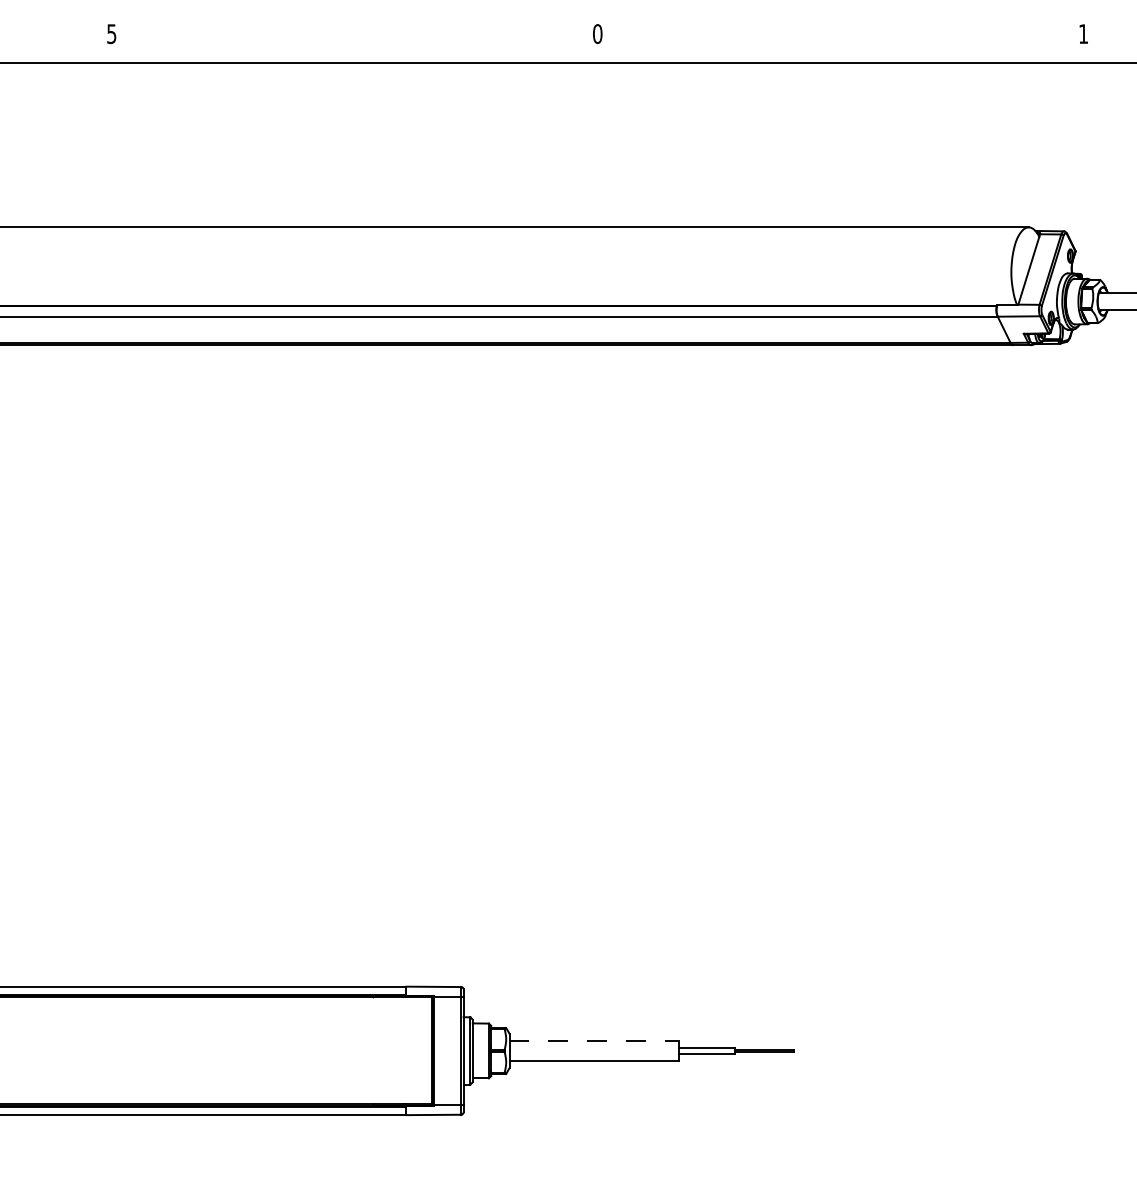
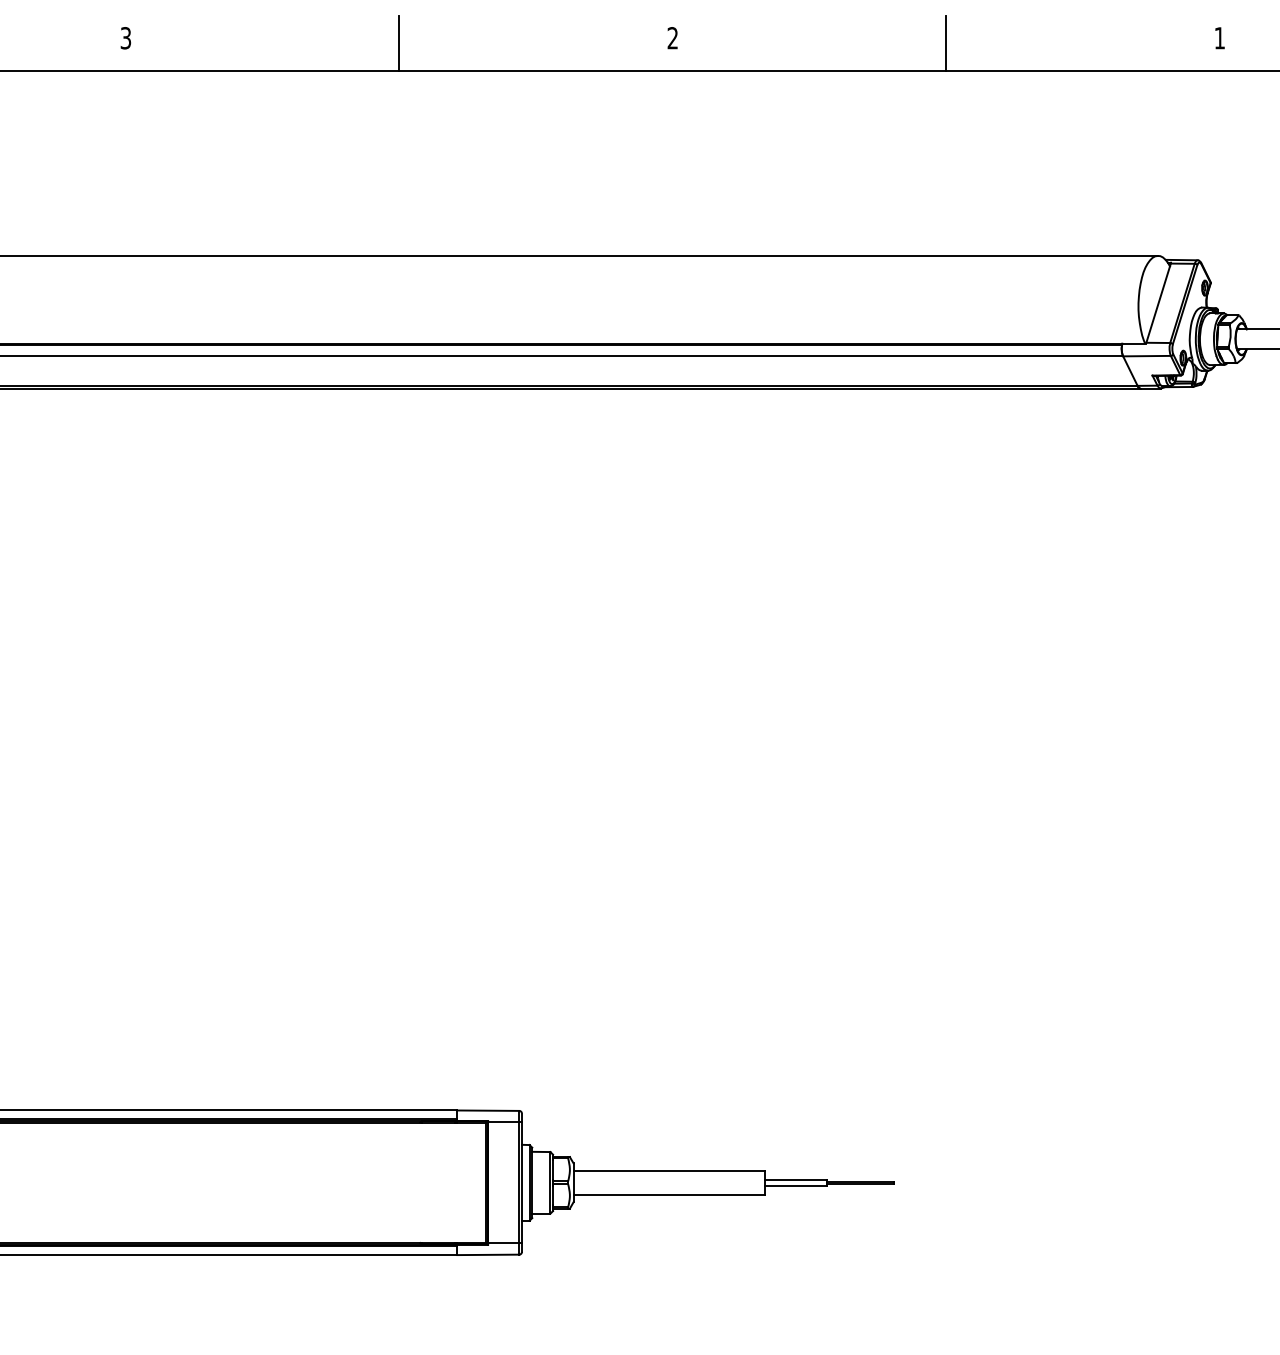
text: (111, 33) -> (125, 37), 5 -> 3
text: (597, 34) -> (672, 38), 0 -> 2
line: (354, 38) -> (399, 43), added
line: (840, 38) -> (946, 43), added
line: (594, 1040) -> (669, 1171), dashed -> solid

